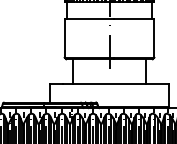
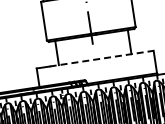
line: (116, 83) -> (102, 58), solid -> dashed

